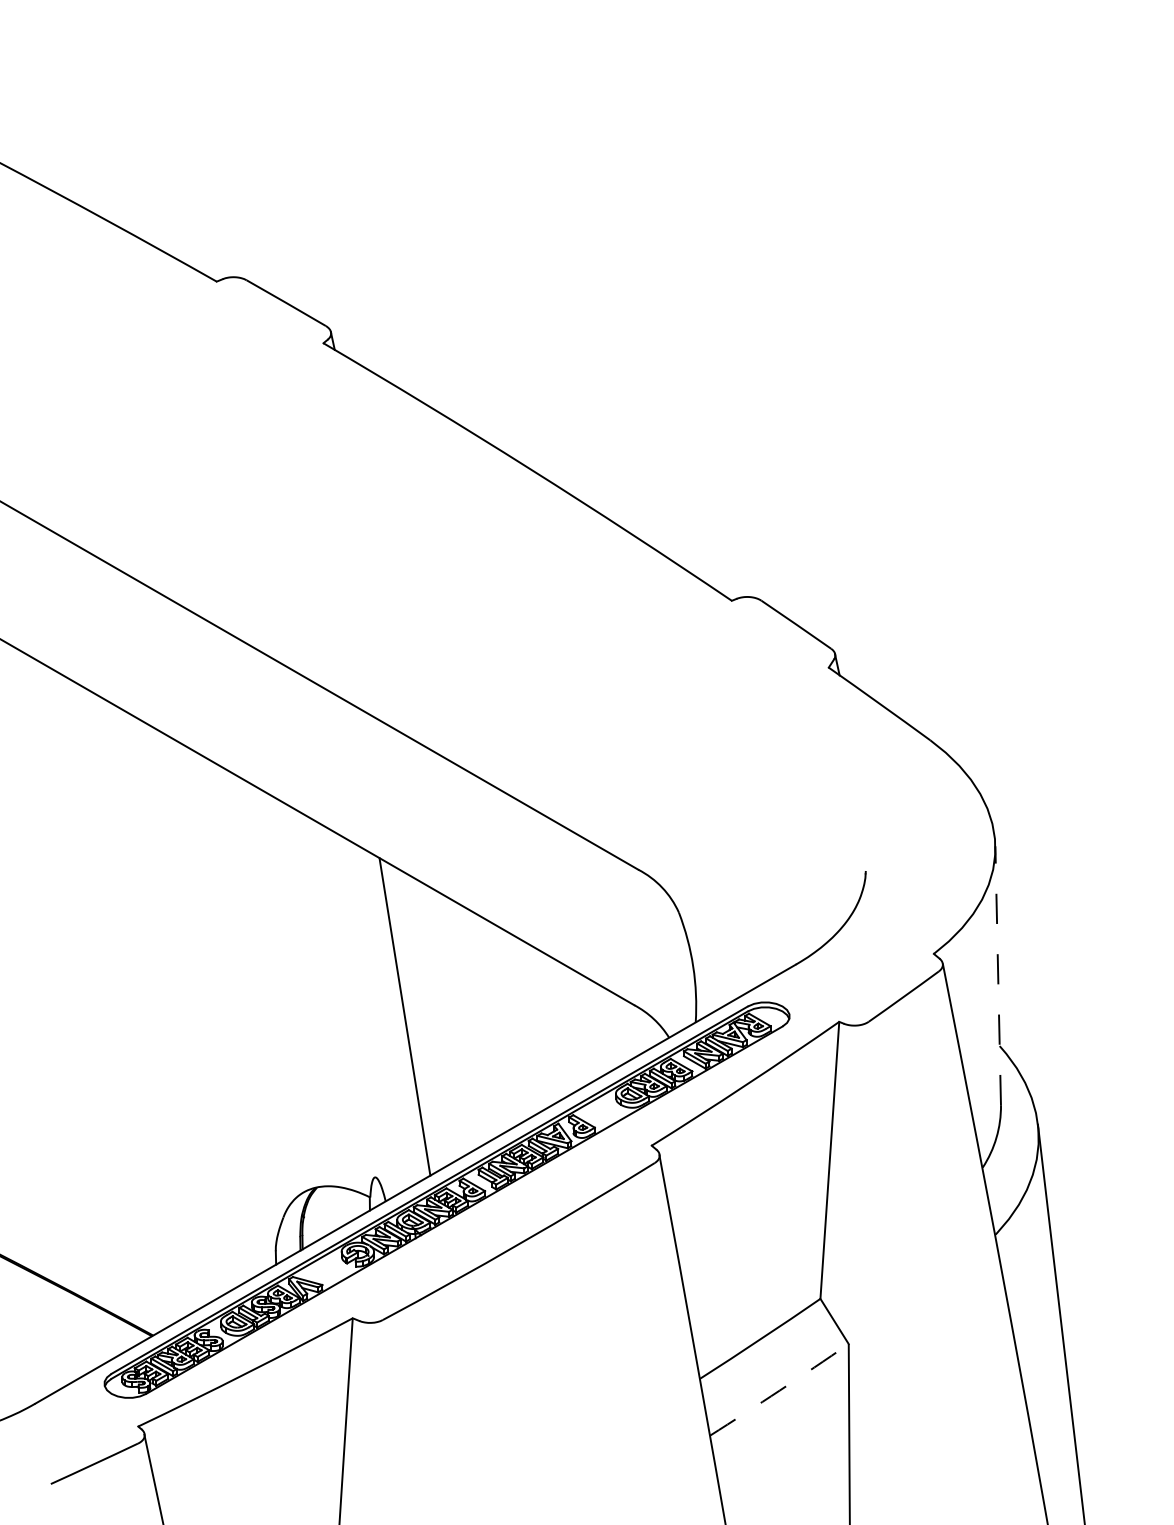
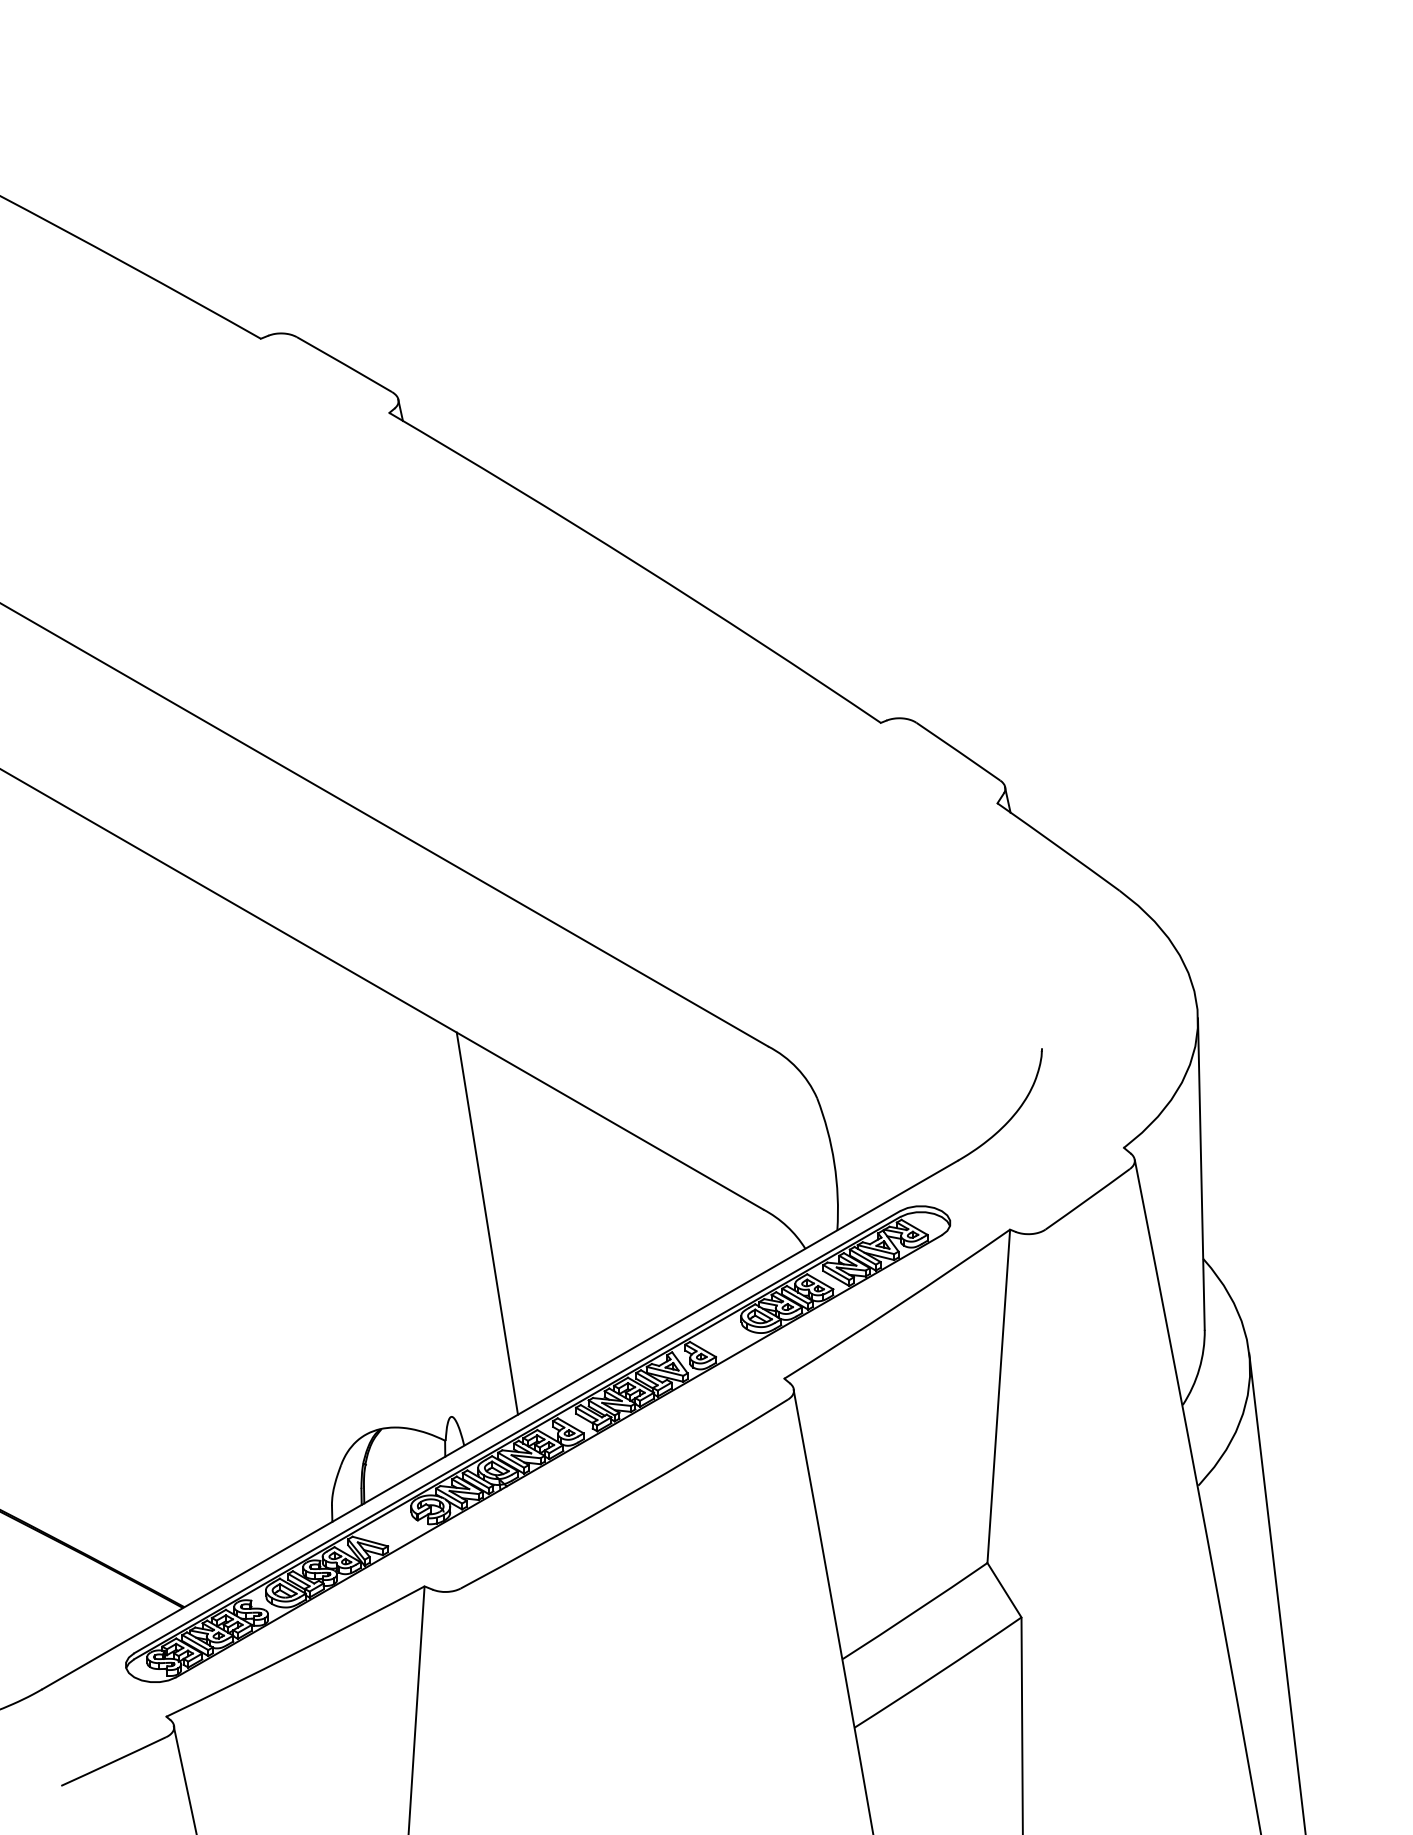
line: (998, 976) -> (1201, 1174), dashed -> solid
arc: (779, 1390) -> (938, 1673), dashed -> solid

